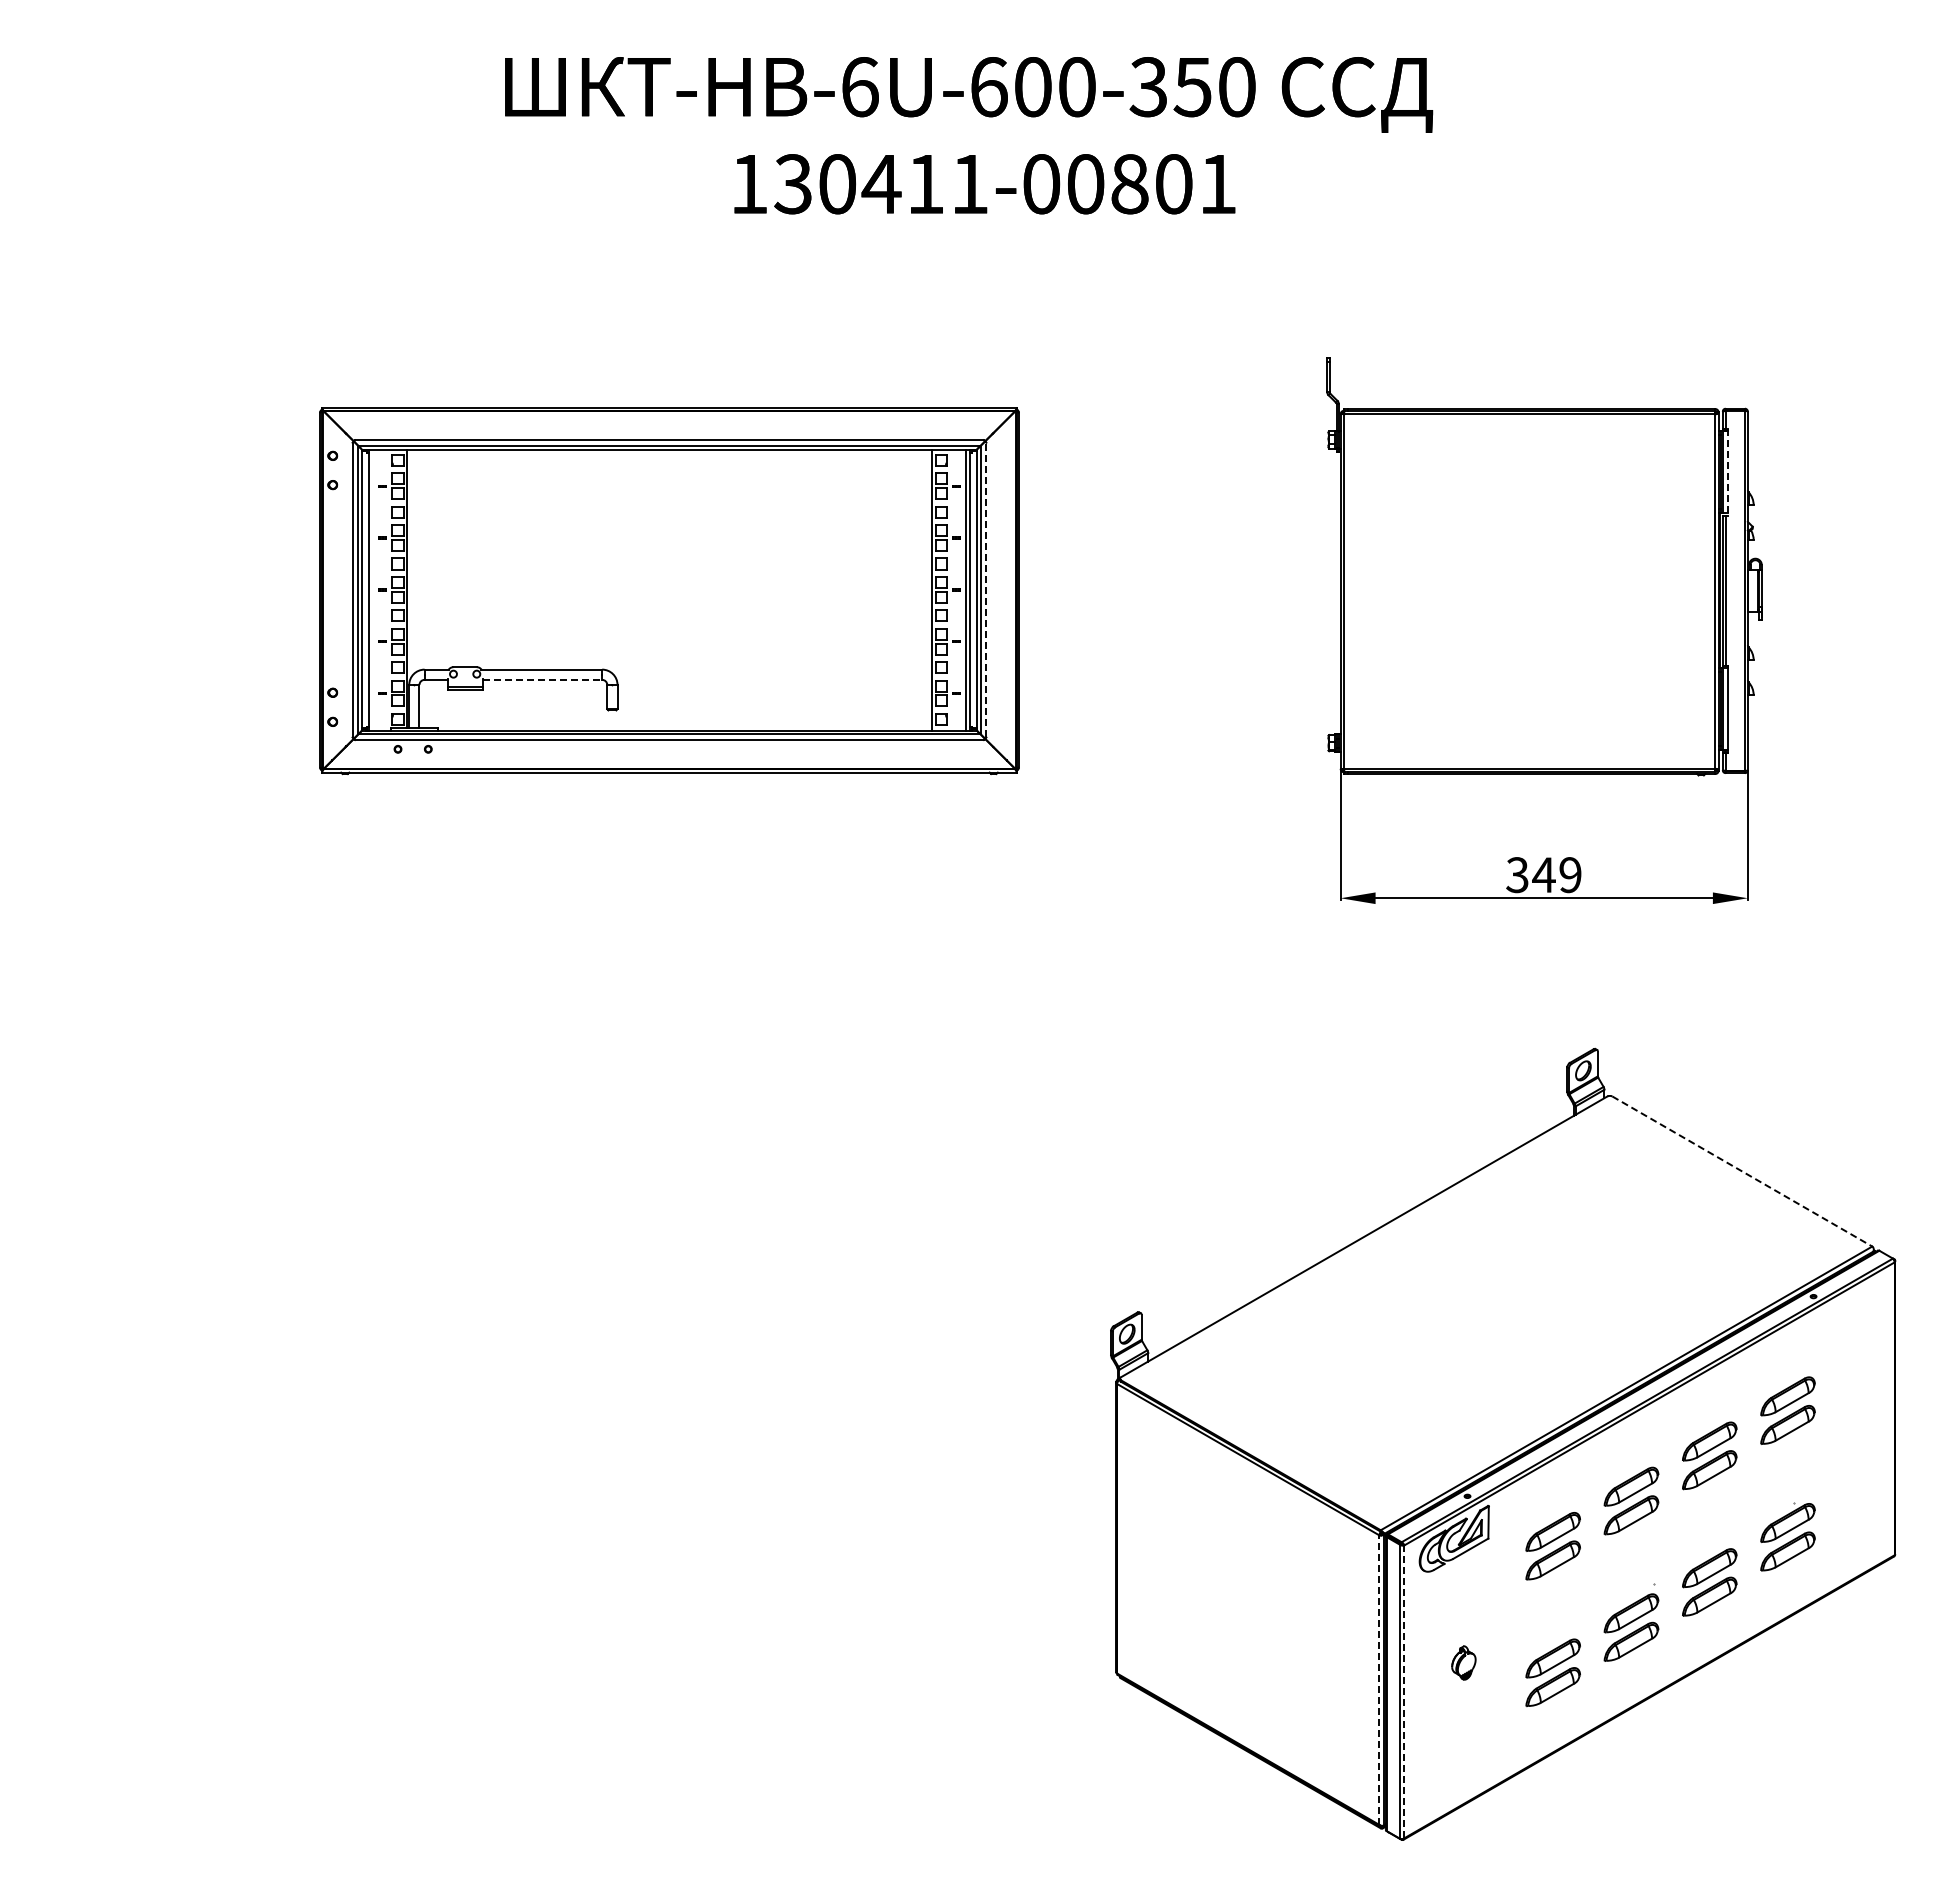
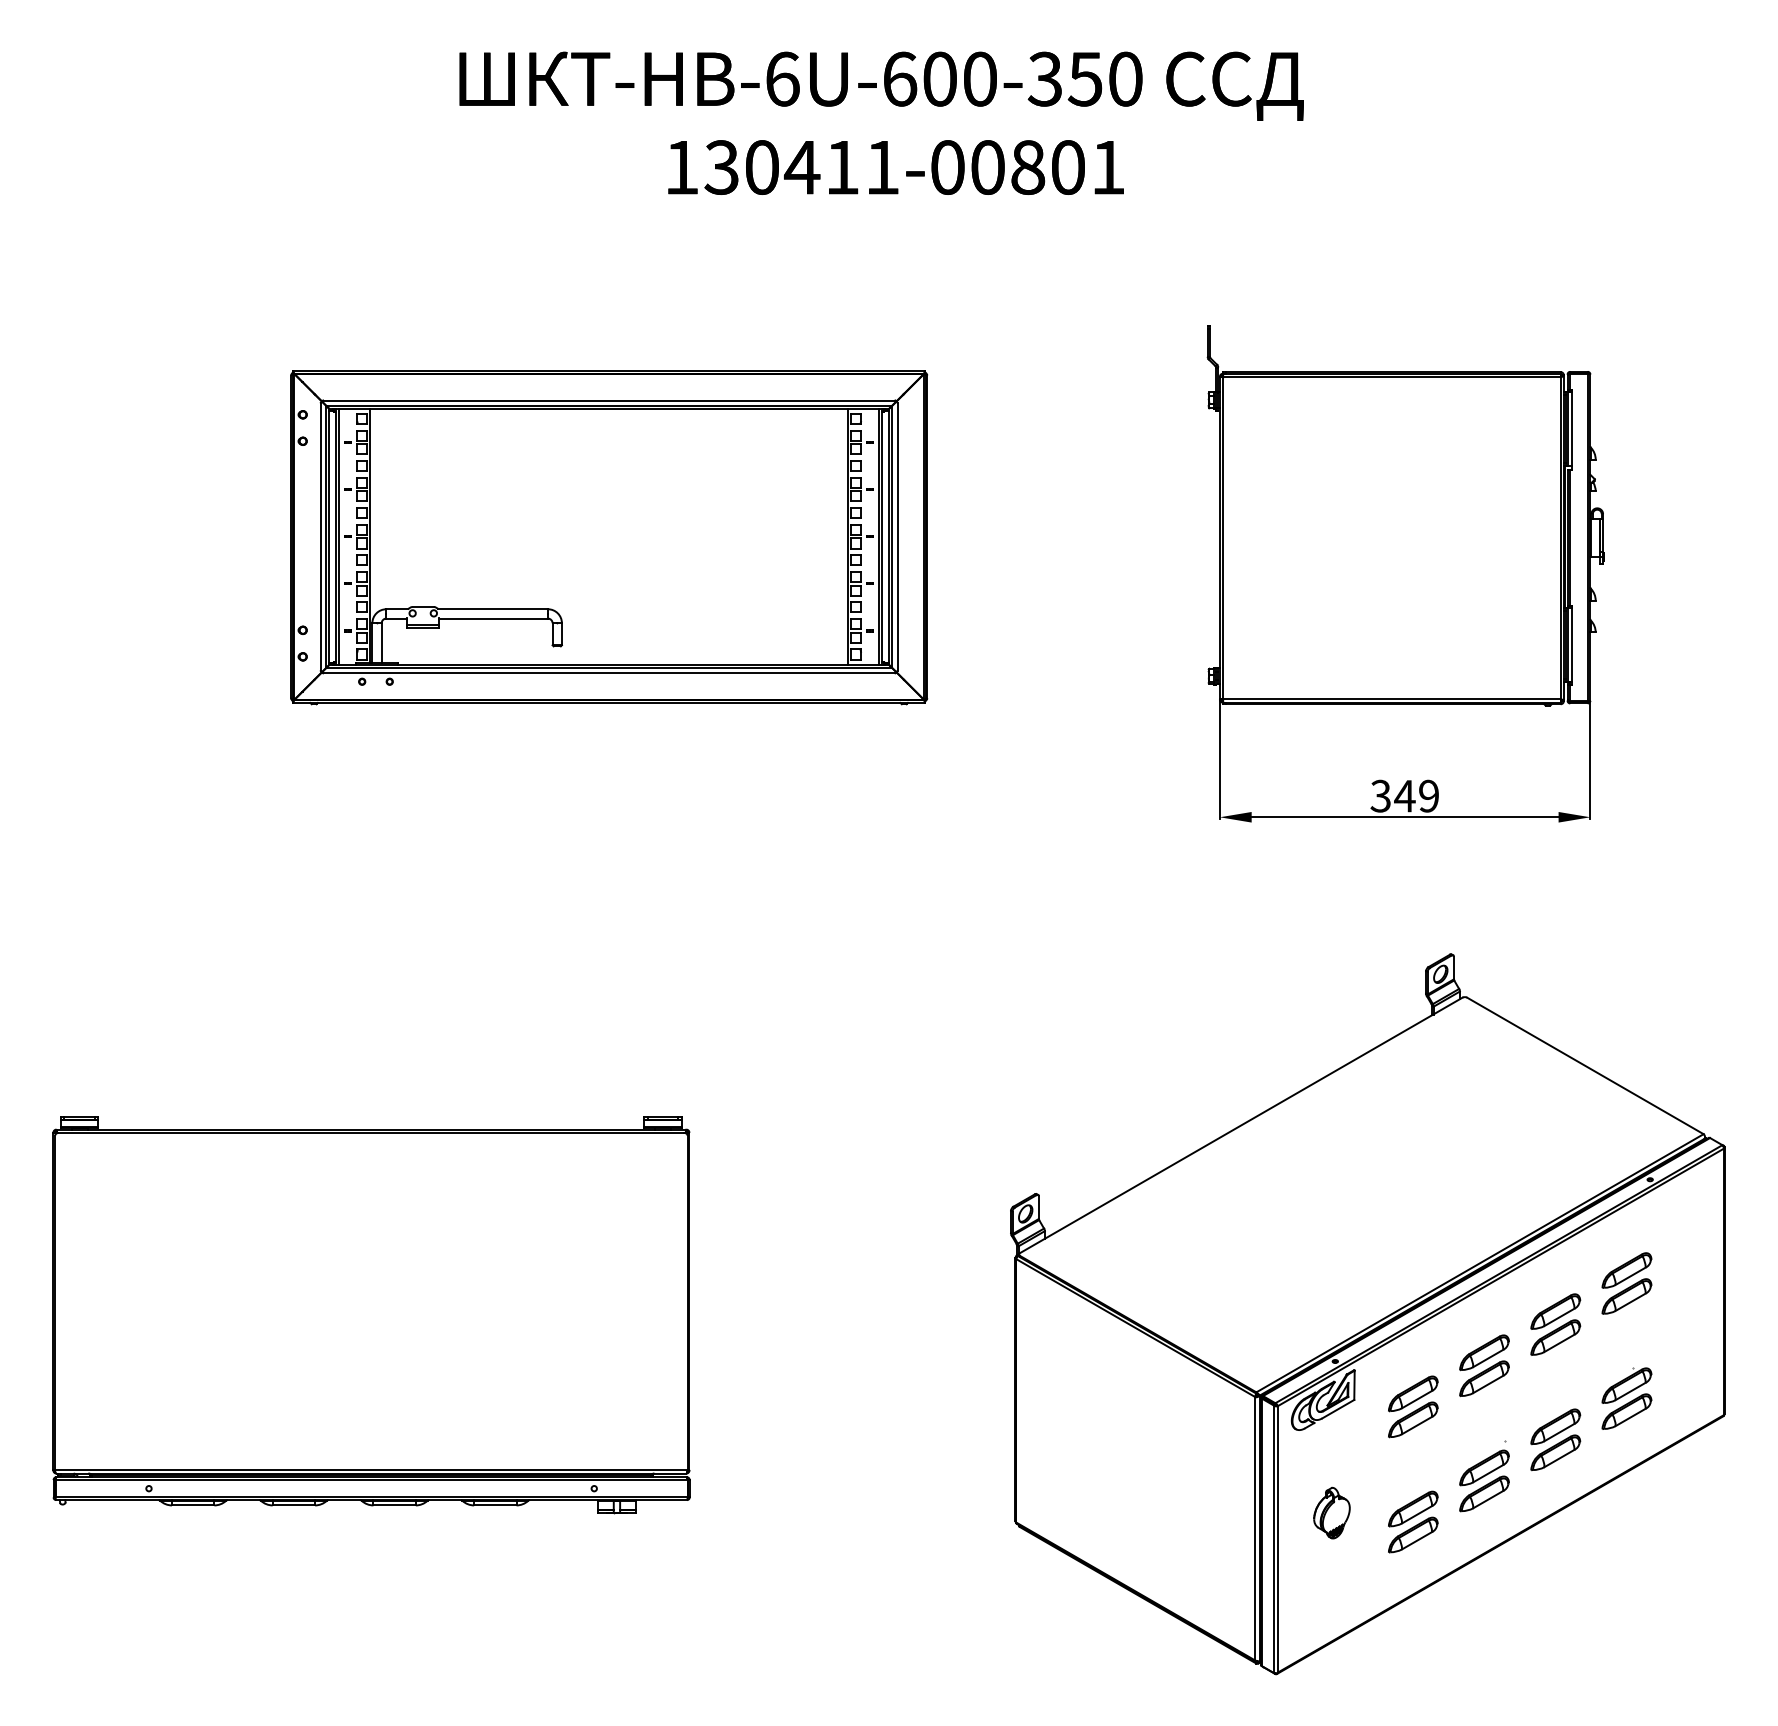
line: (1728, 472) -> (1572, 429), dashed -> solid
line: (372, 589) -> (338, 536), added
line: (986, 589) -> (897, 536), dashed -> solid
line: (542, 679) -> (493, 618), dashed -> solid
line: (1742, 1171) -> (1585, 1065), dashed -> solid
part: (408, 1445) -> (371, 1315), added
part: (1463, 1662) -> (1331, 1512), size x1.67
line: (1379, 1680) -> (1255, 1529), dashed -> solid
line: (1404, 1691) -> (1277, 1539), dashed -> solid

